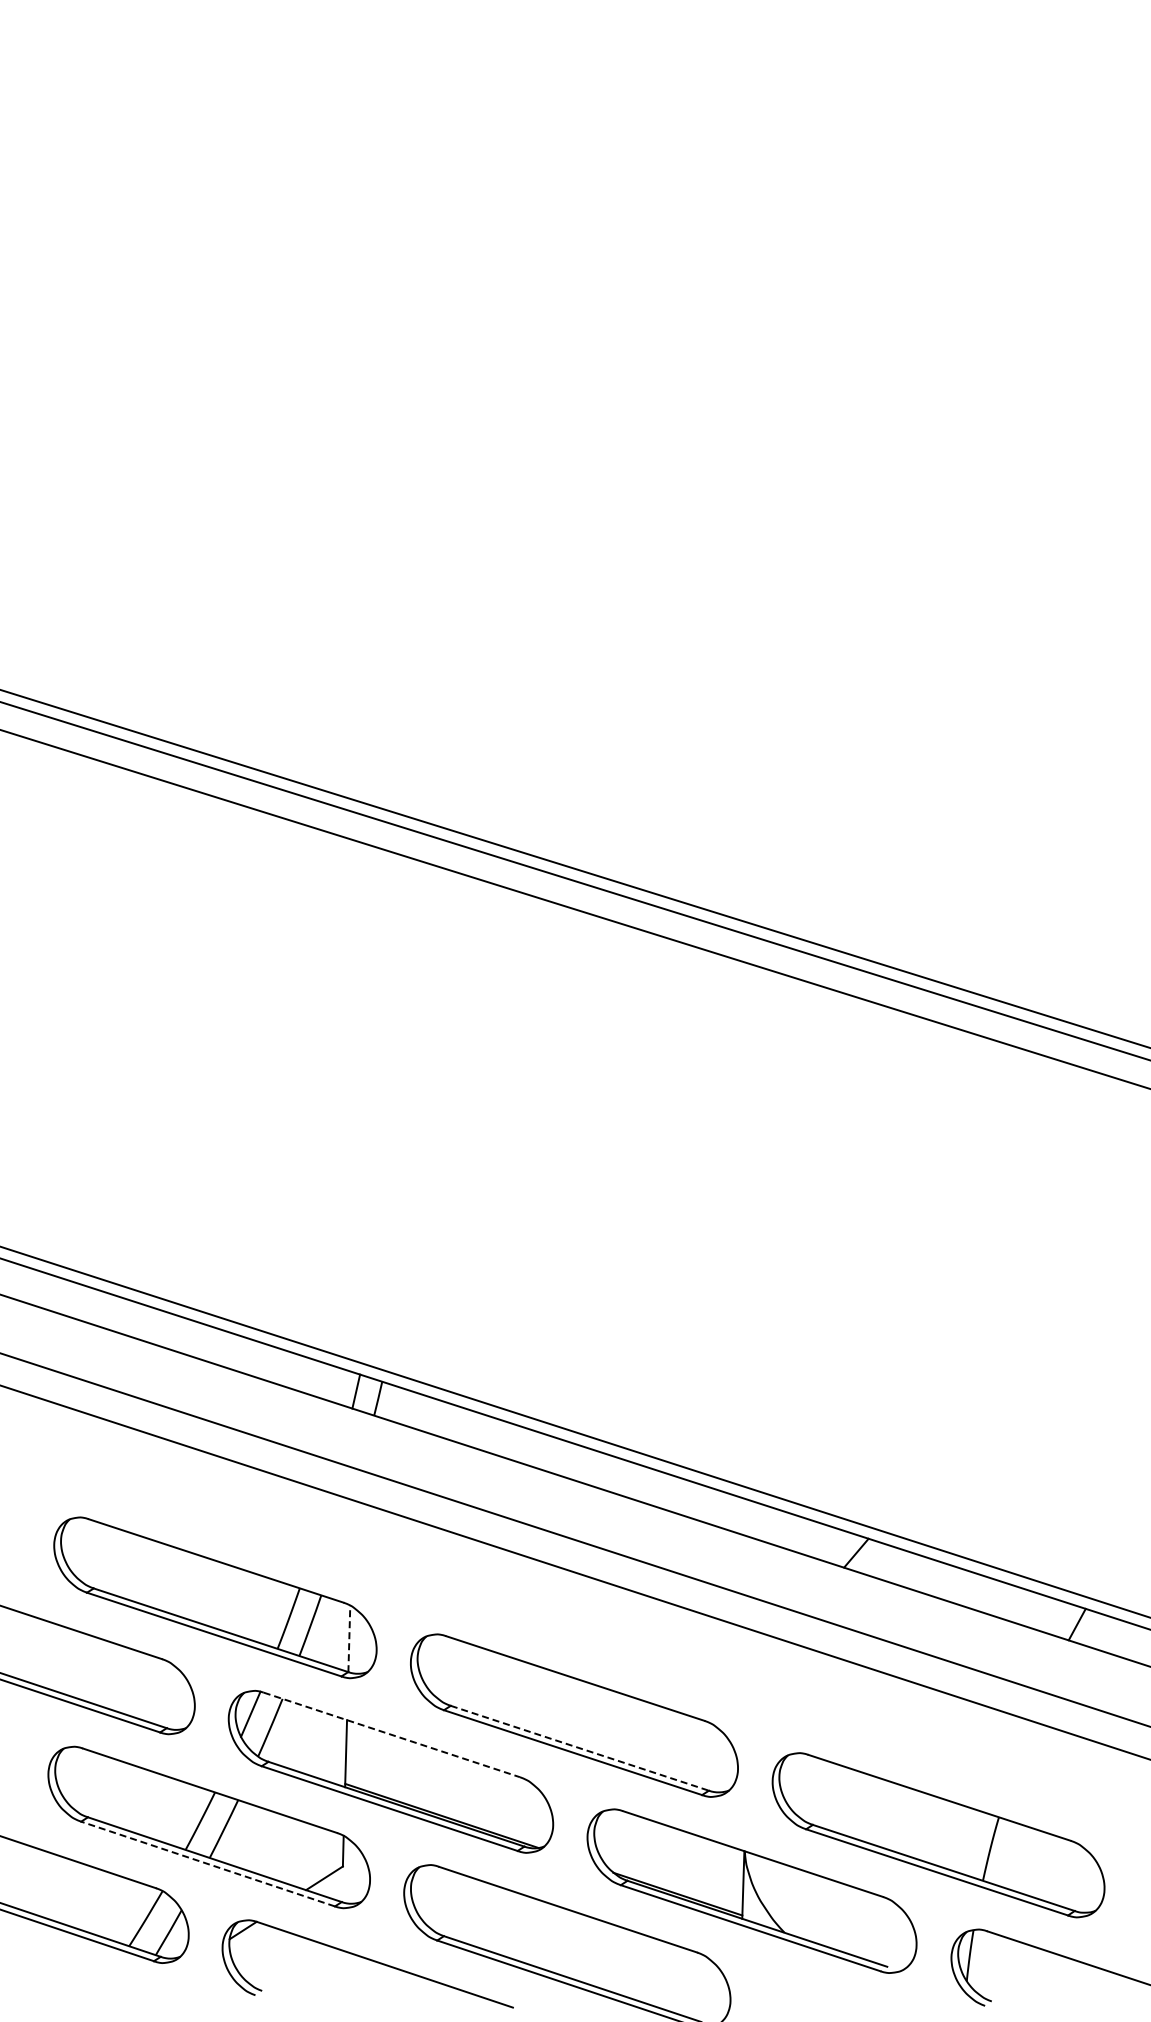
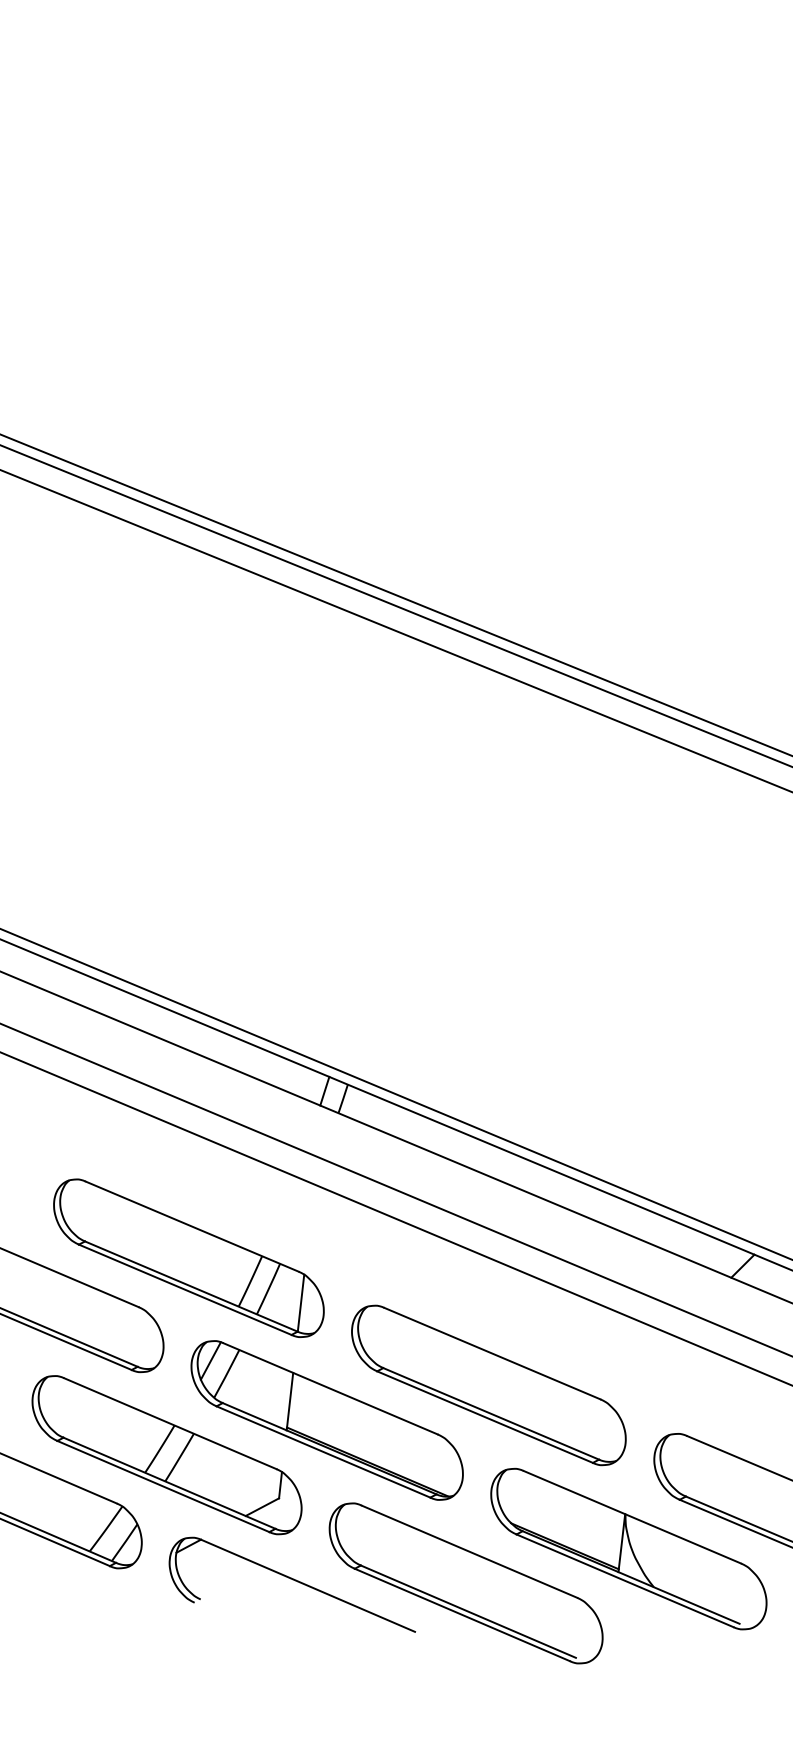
line: (349, 1638) -> (301, 1302), dashed -> solid
line: (391, 1734) -> (330, 1388), dashed -> solid
line: (579, 1748) -> (490, 1414), dashed -> solid
line: (208, 1864) -> (163, 1486), dashed -> solid

